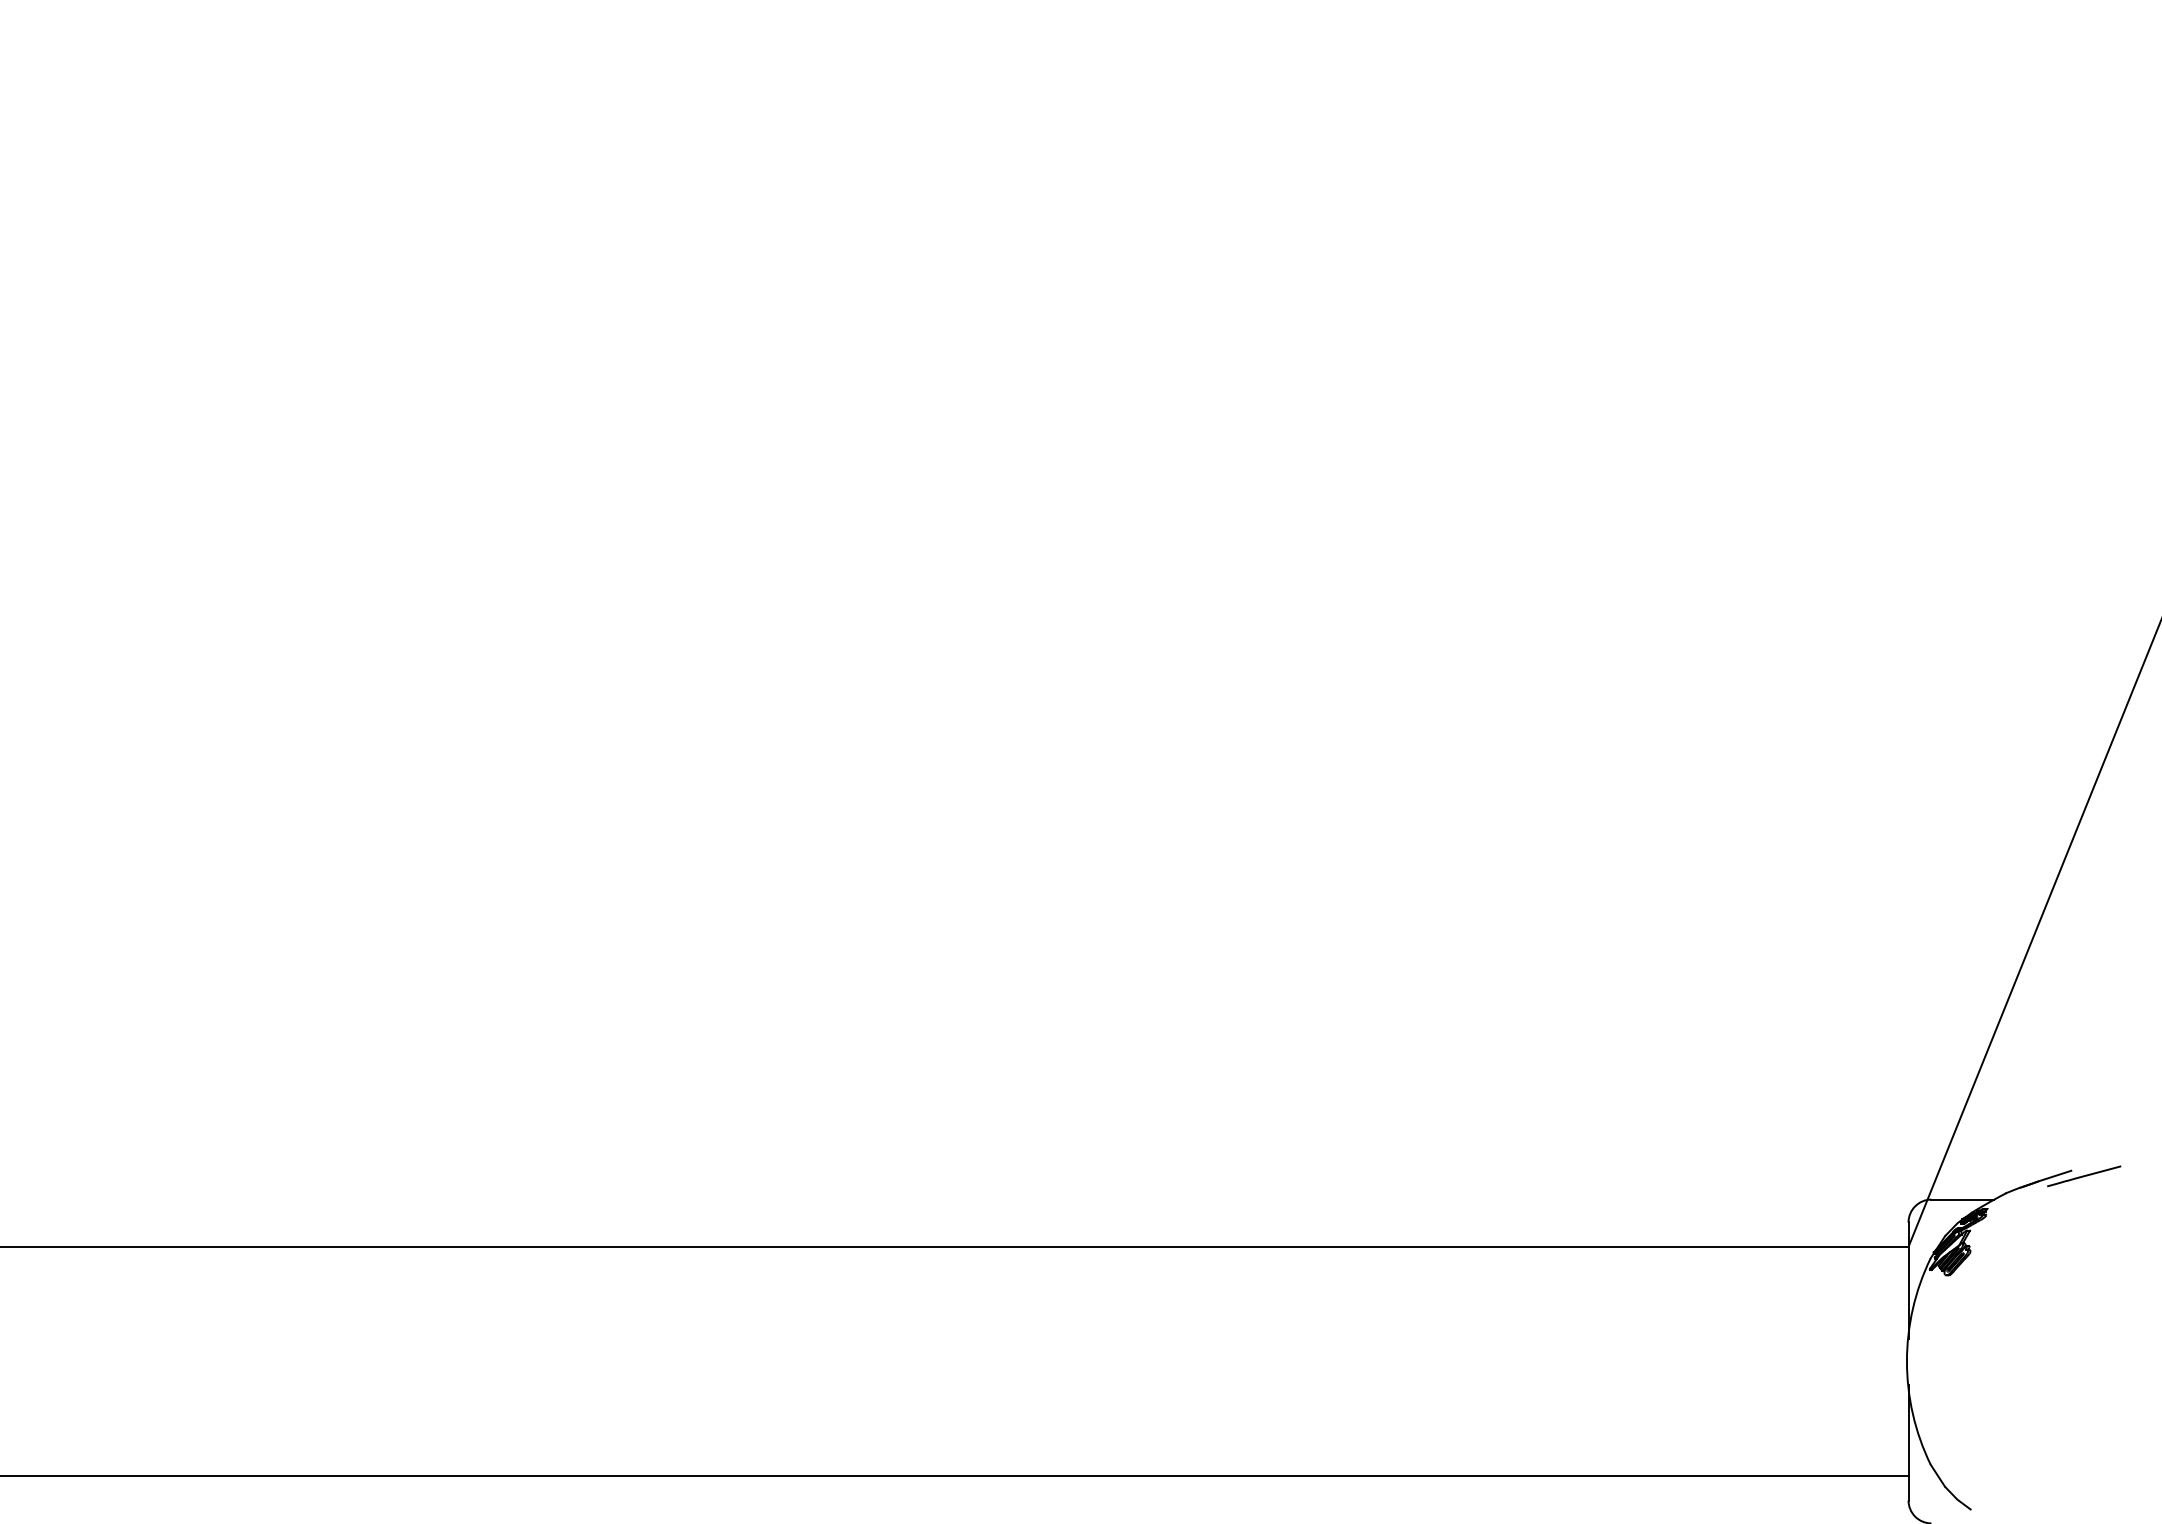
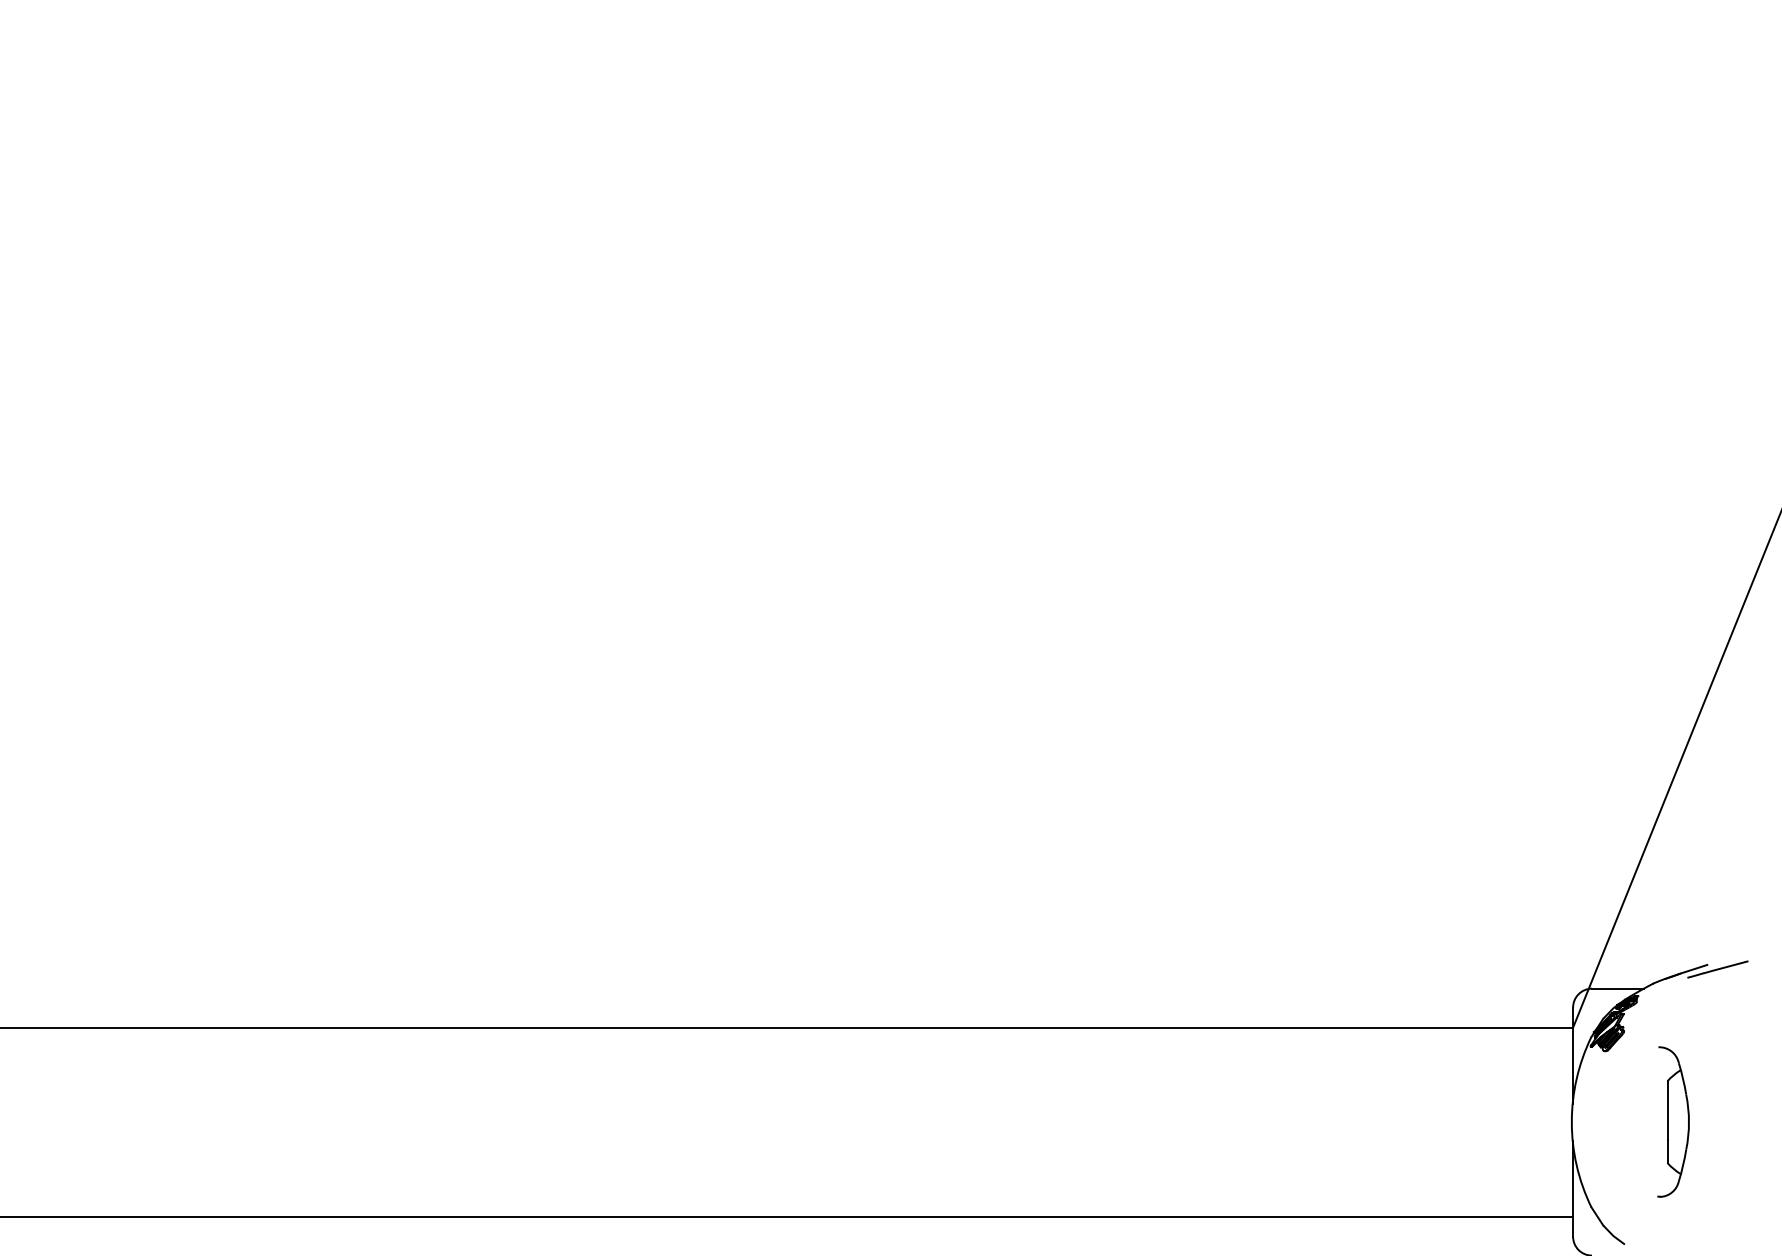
part: (2030, 1360) -> (1673, 1121), added

